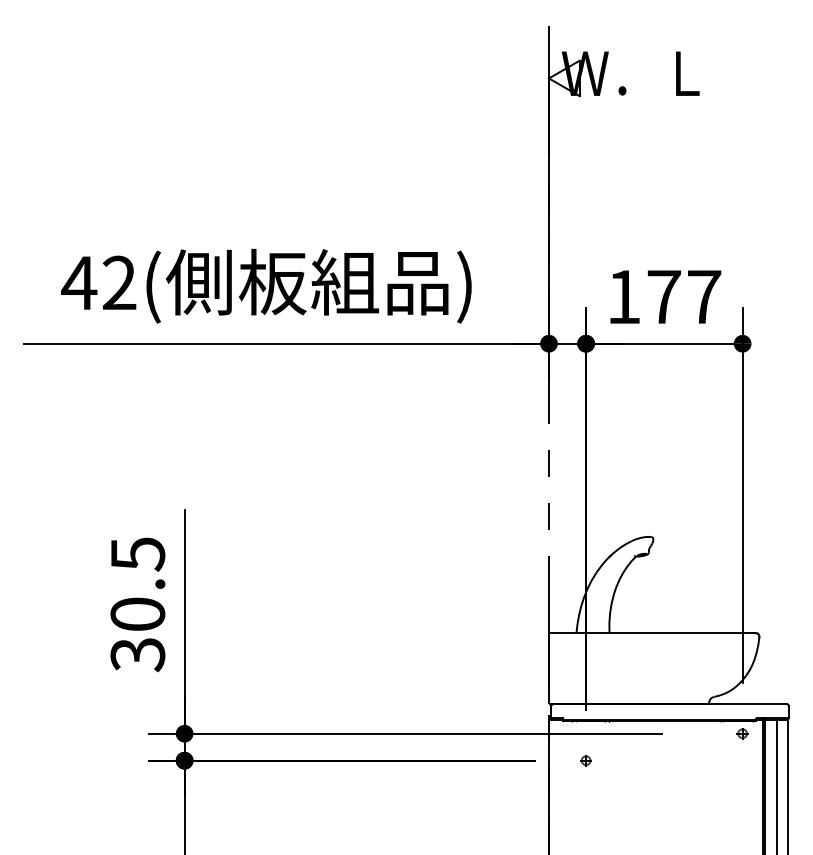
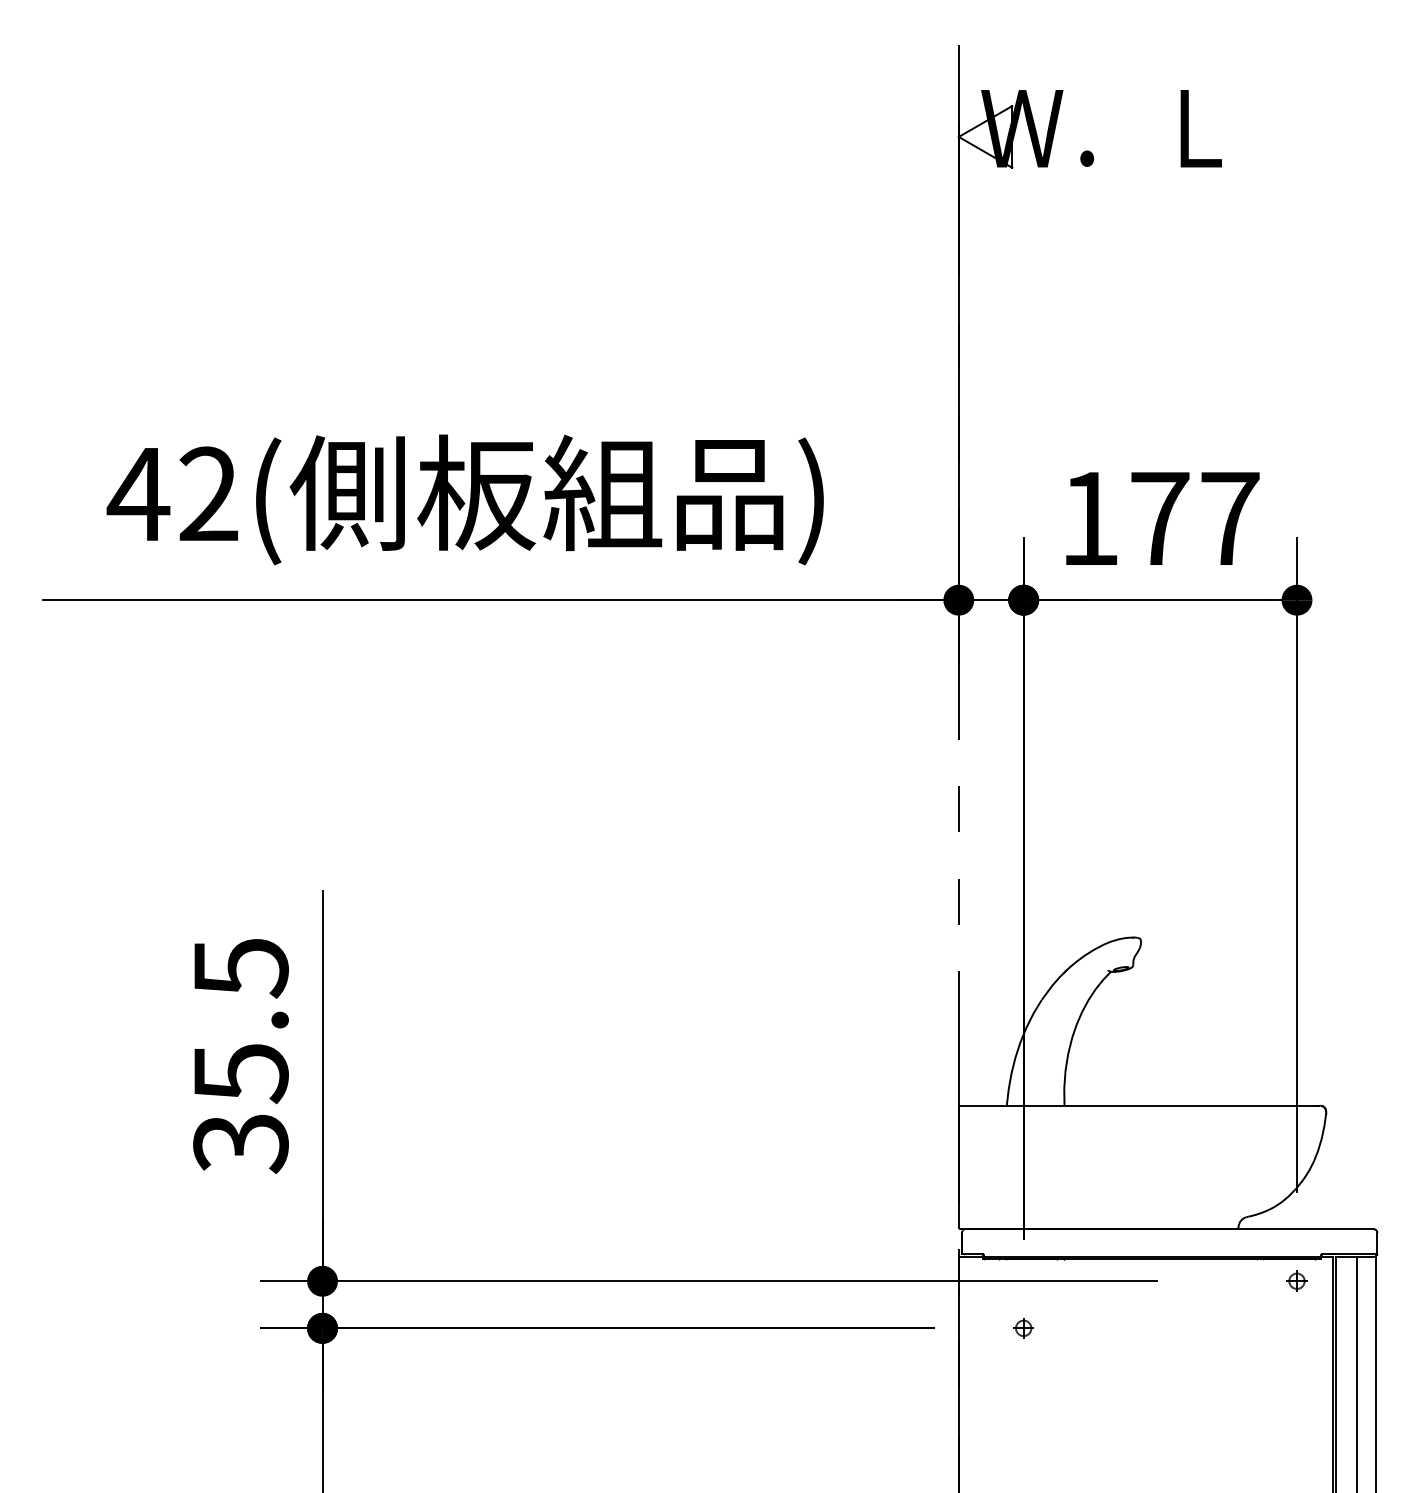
text: (137, 614) -> (240, 1073), 30.5 -> 35.5

